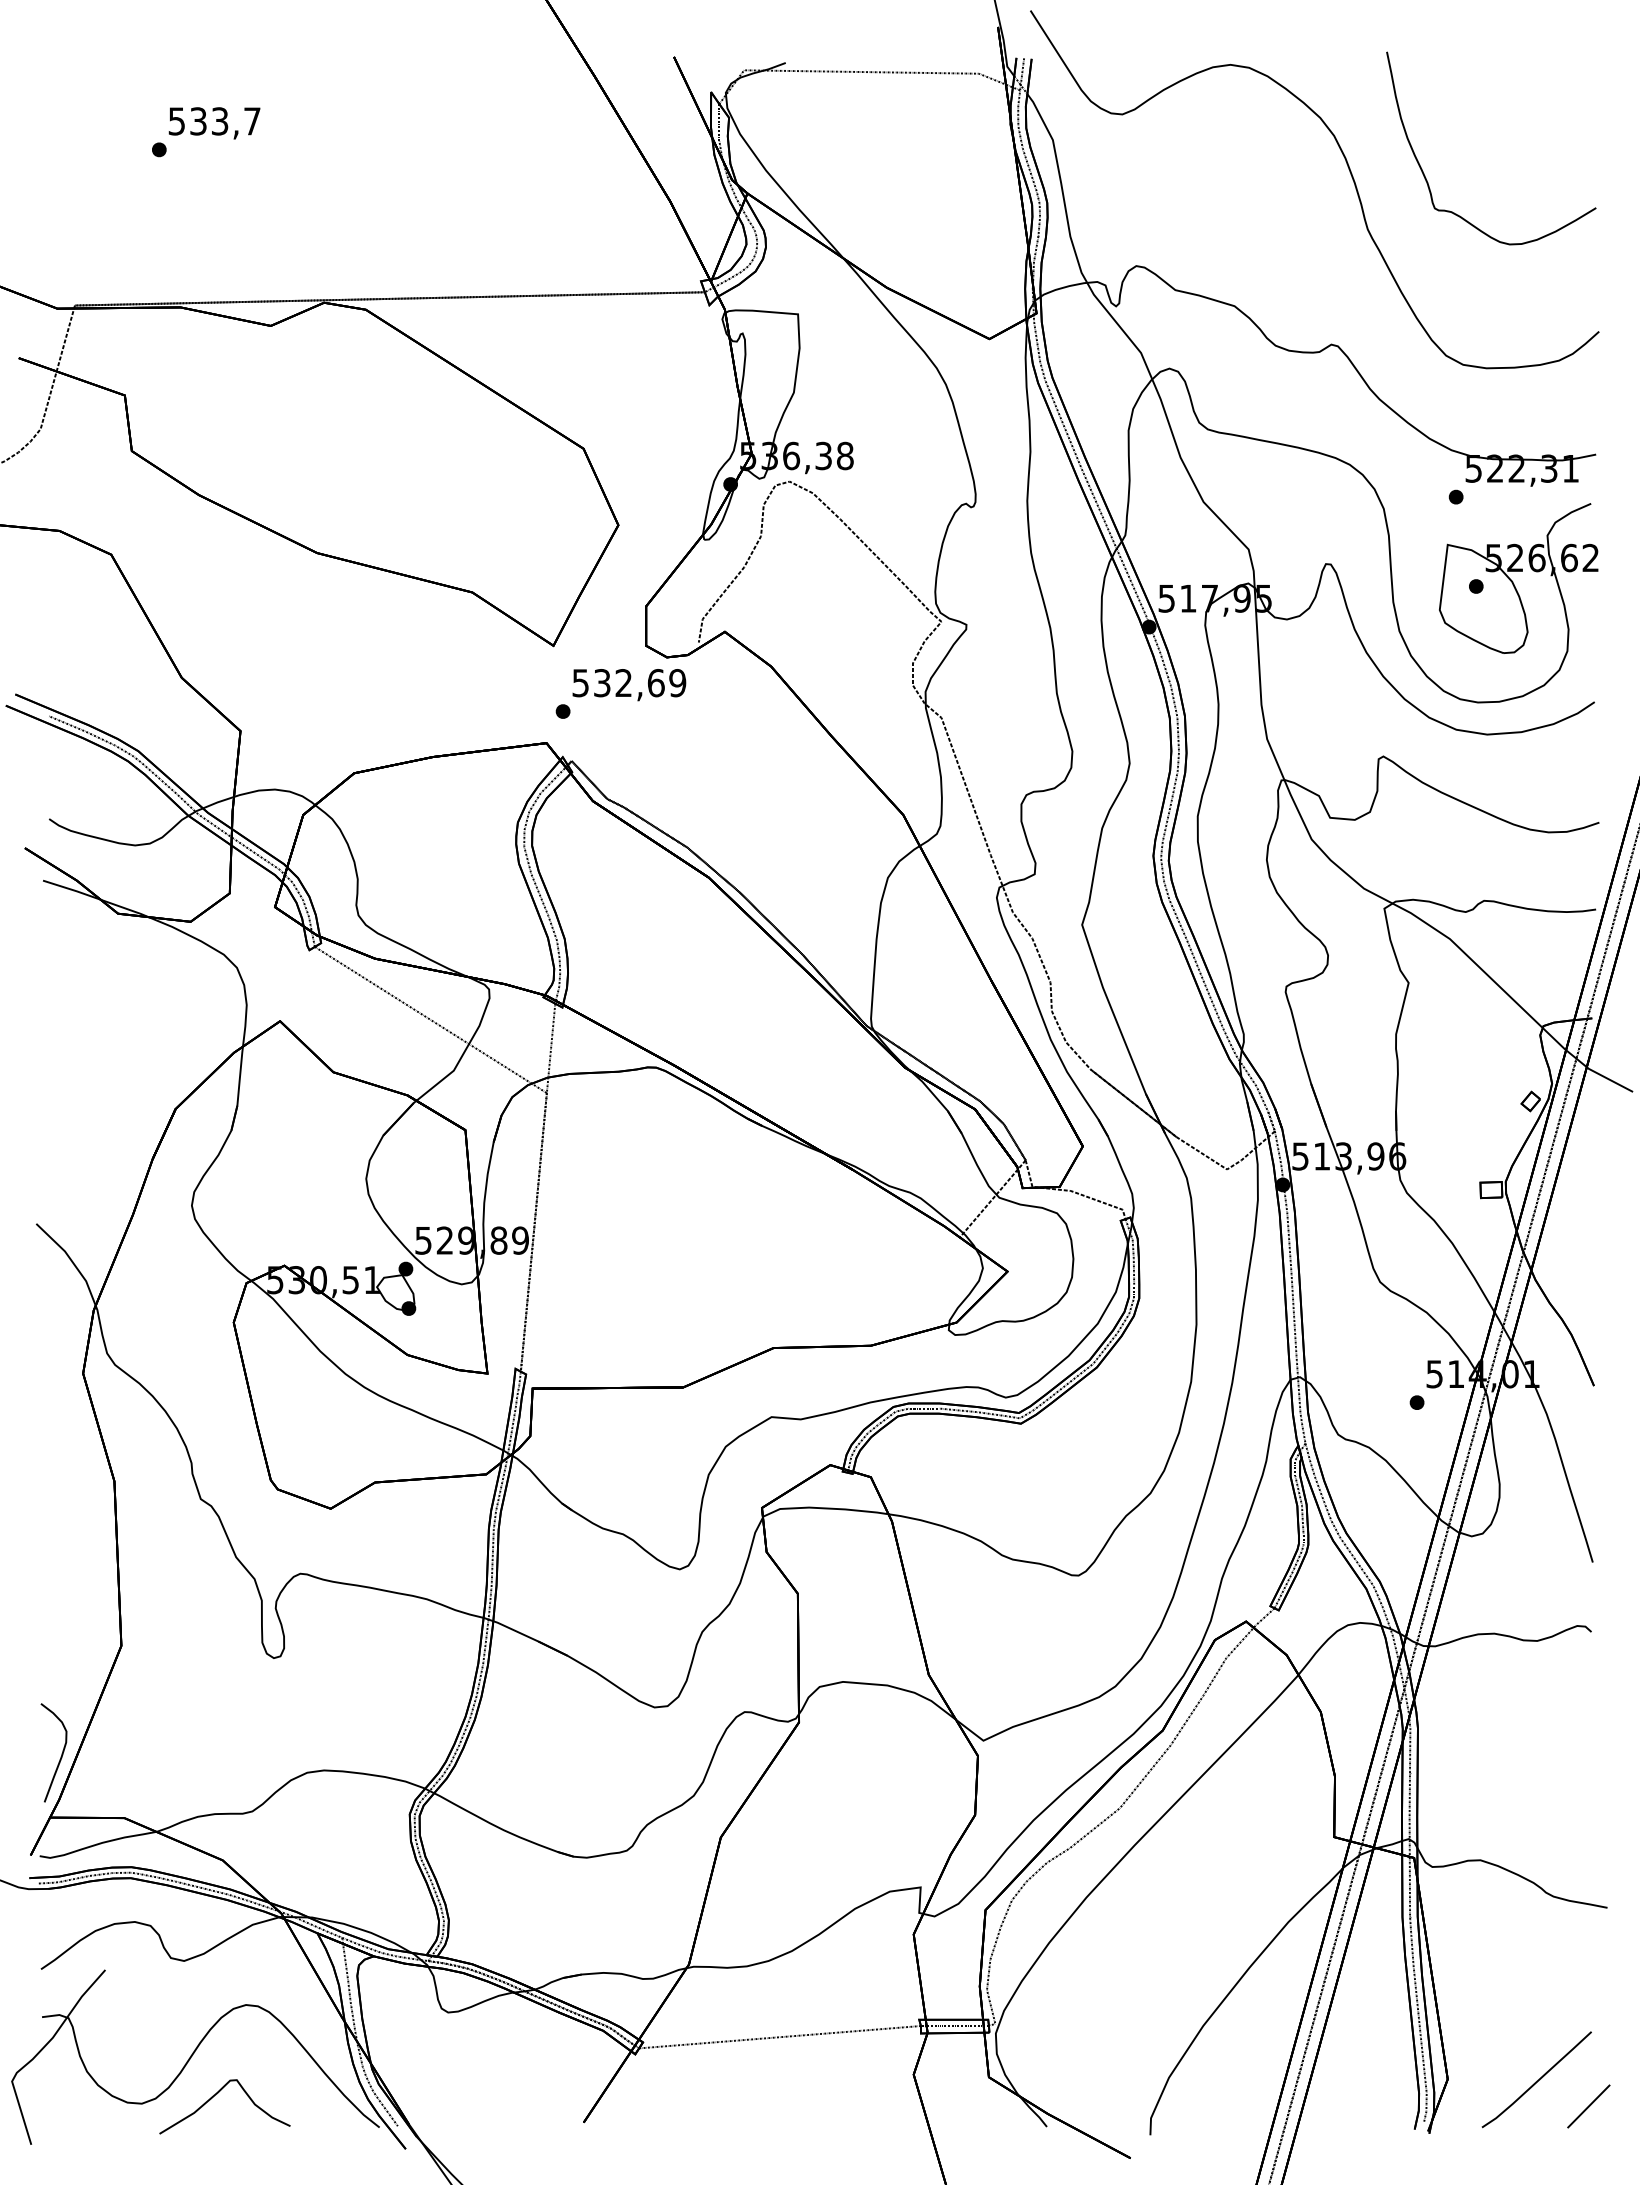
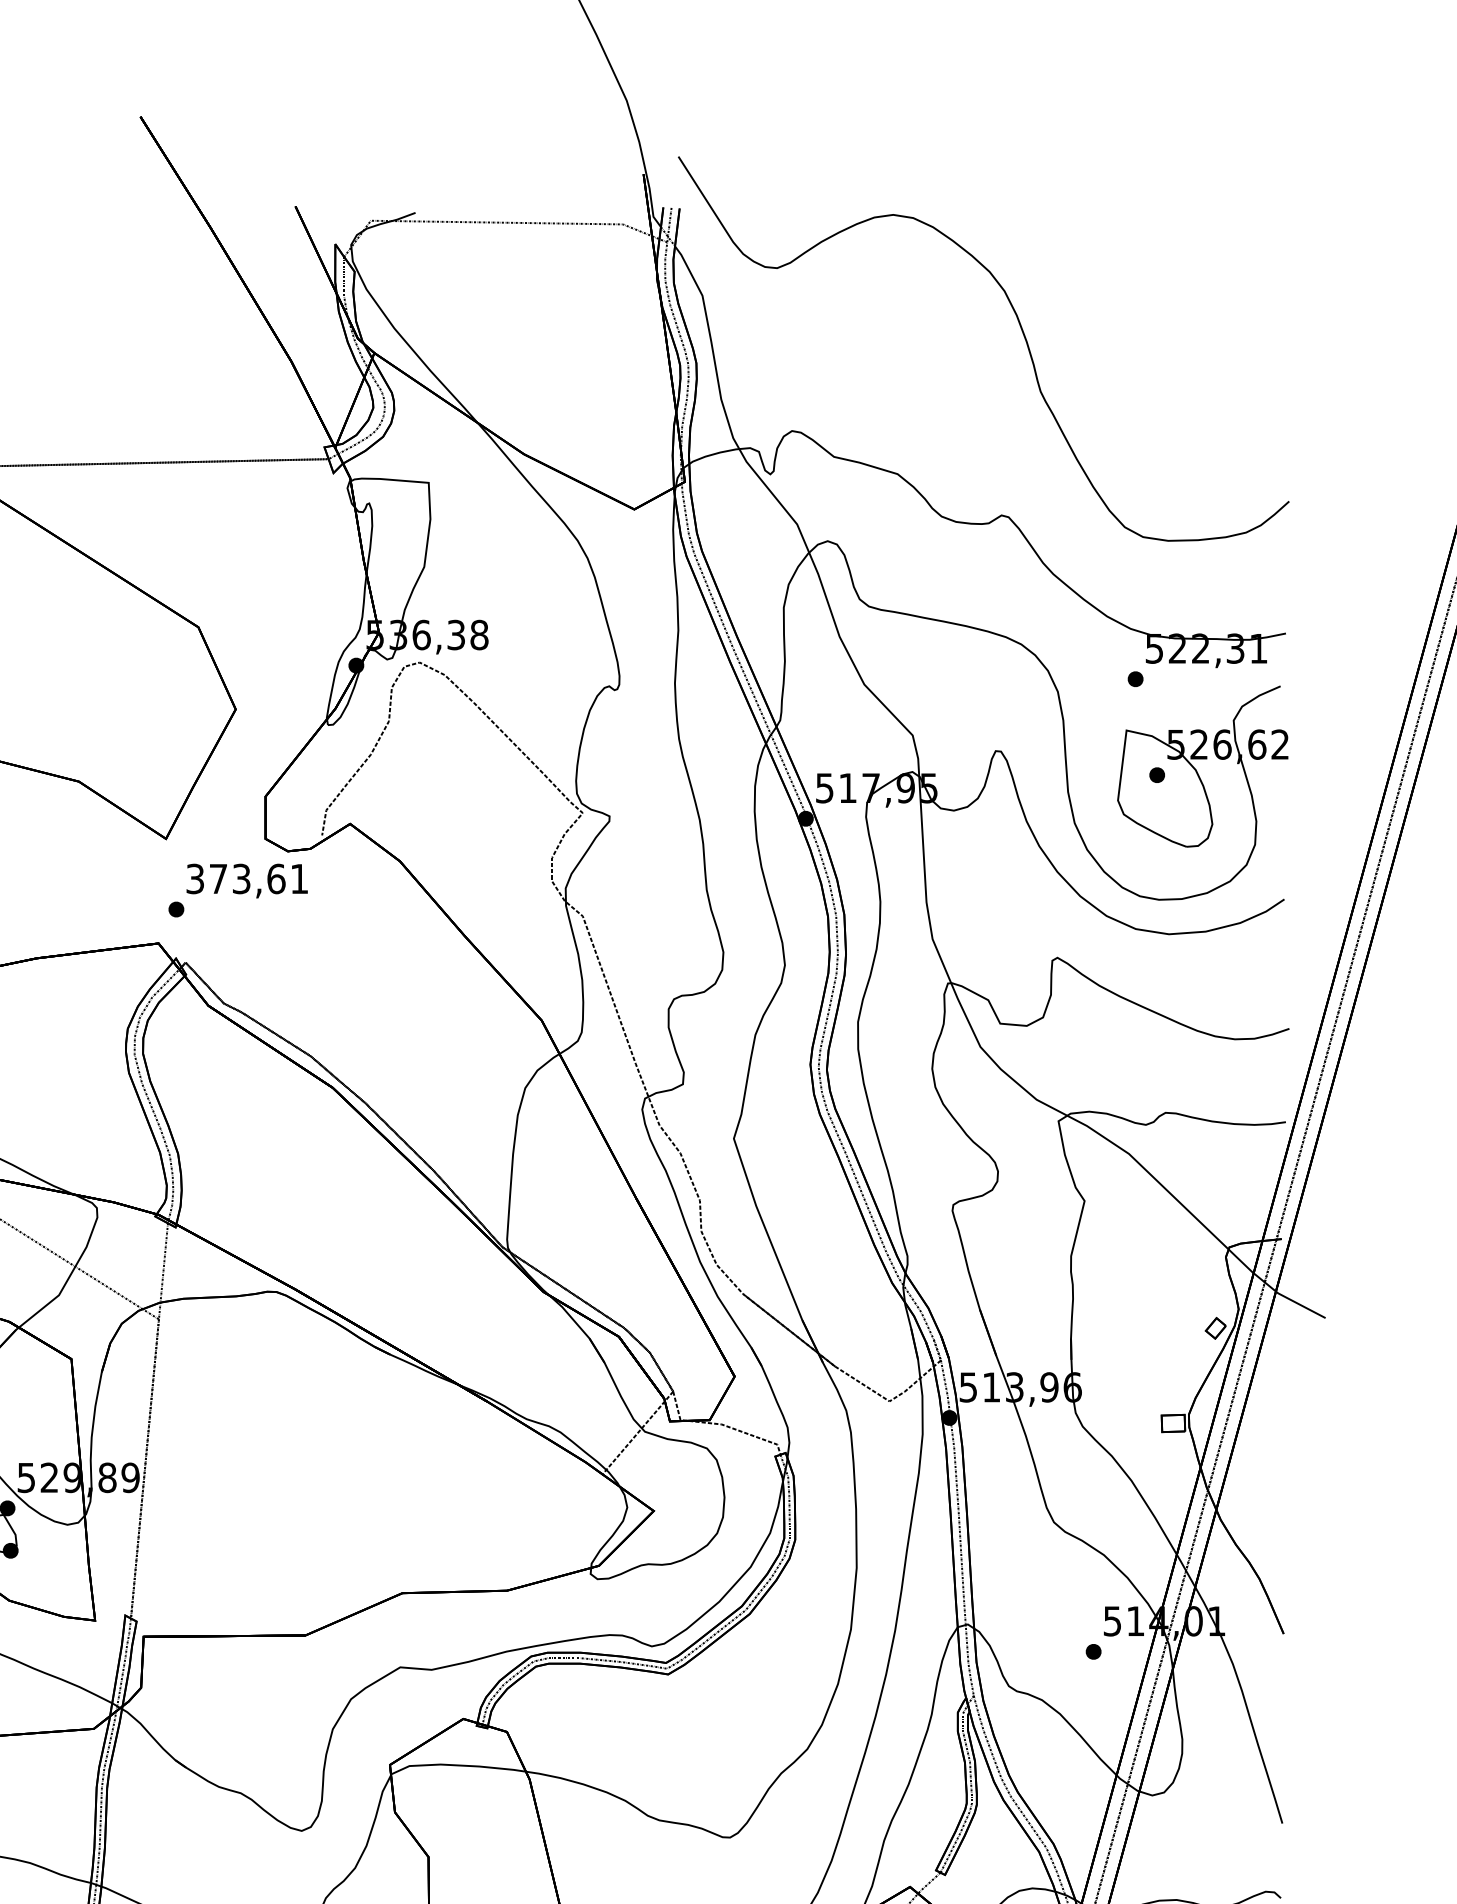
part: (1425, 175) -> (1102, 333), removed
text: (629, 683) -> (247, 879), 532,69 -> 373,61

